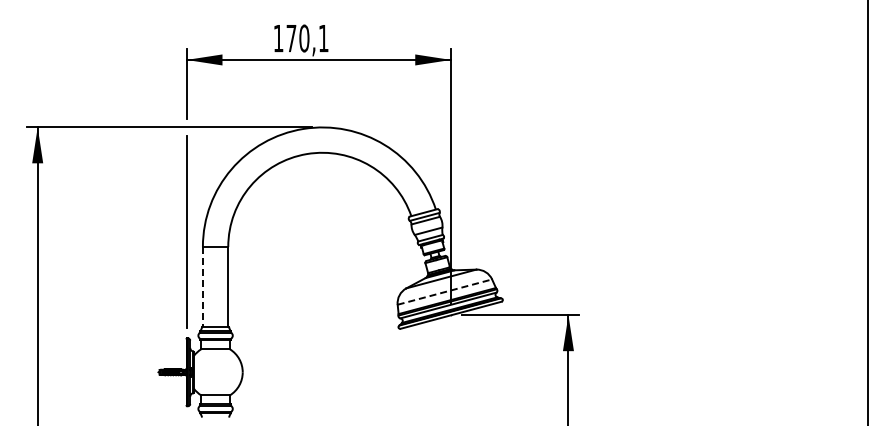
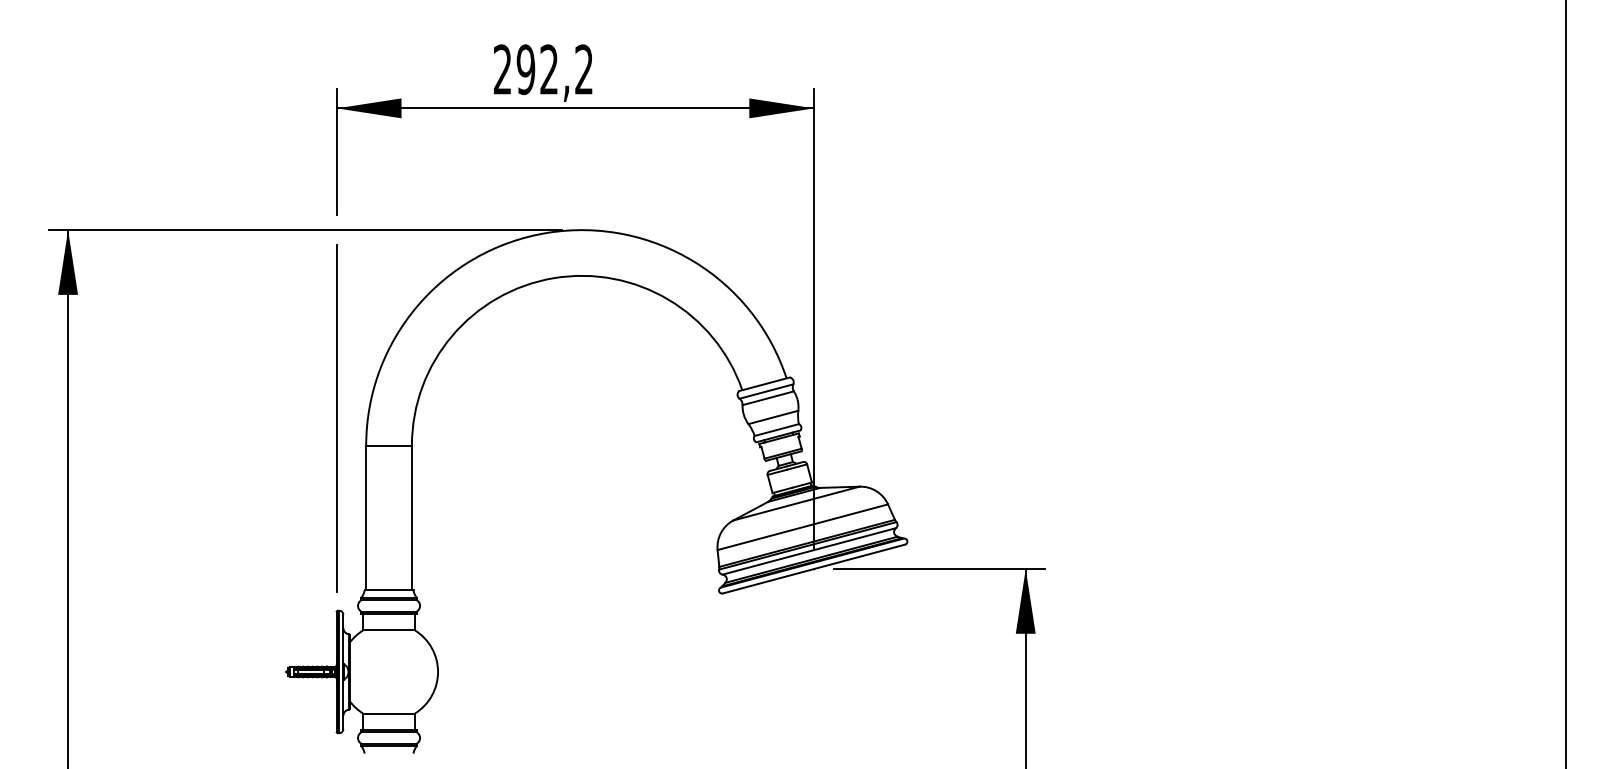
text: (300, 38) -> (542, 69), 170,1 -> 292,2
line: (202, 287) -> (365, 518), dashed -> solid
line: (444, 292) -> (802, 527), dashed -> solid

